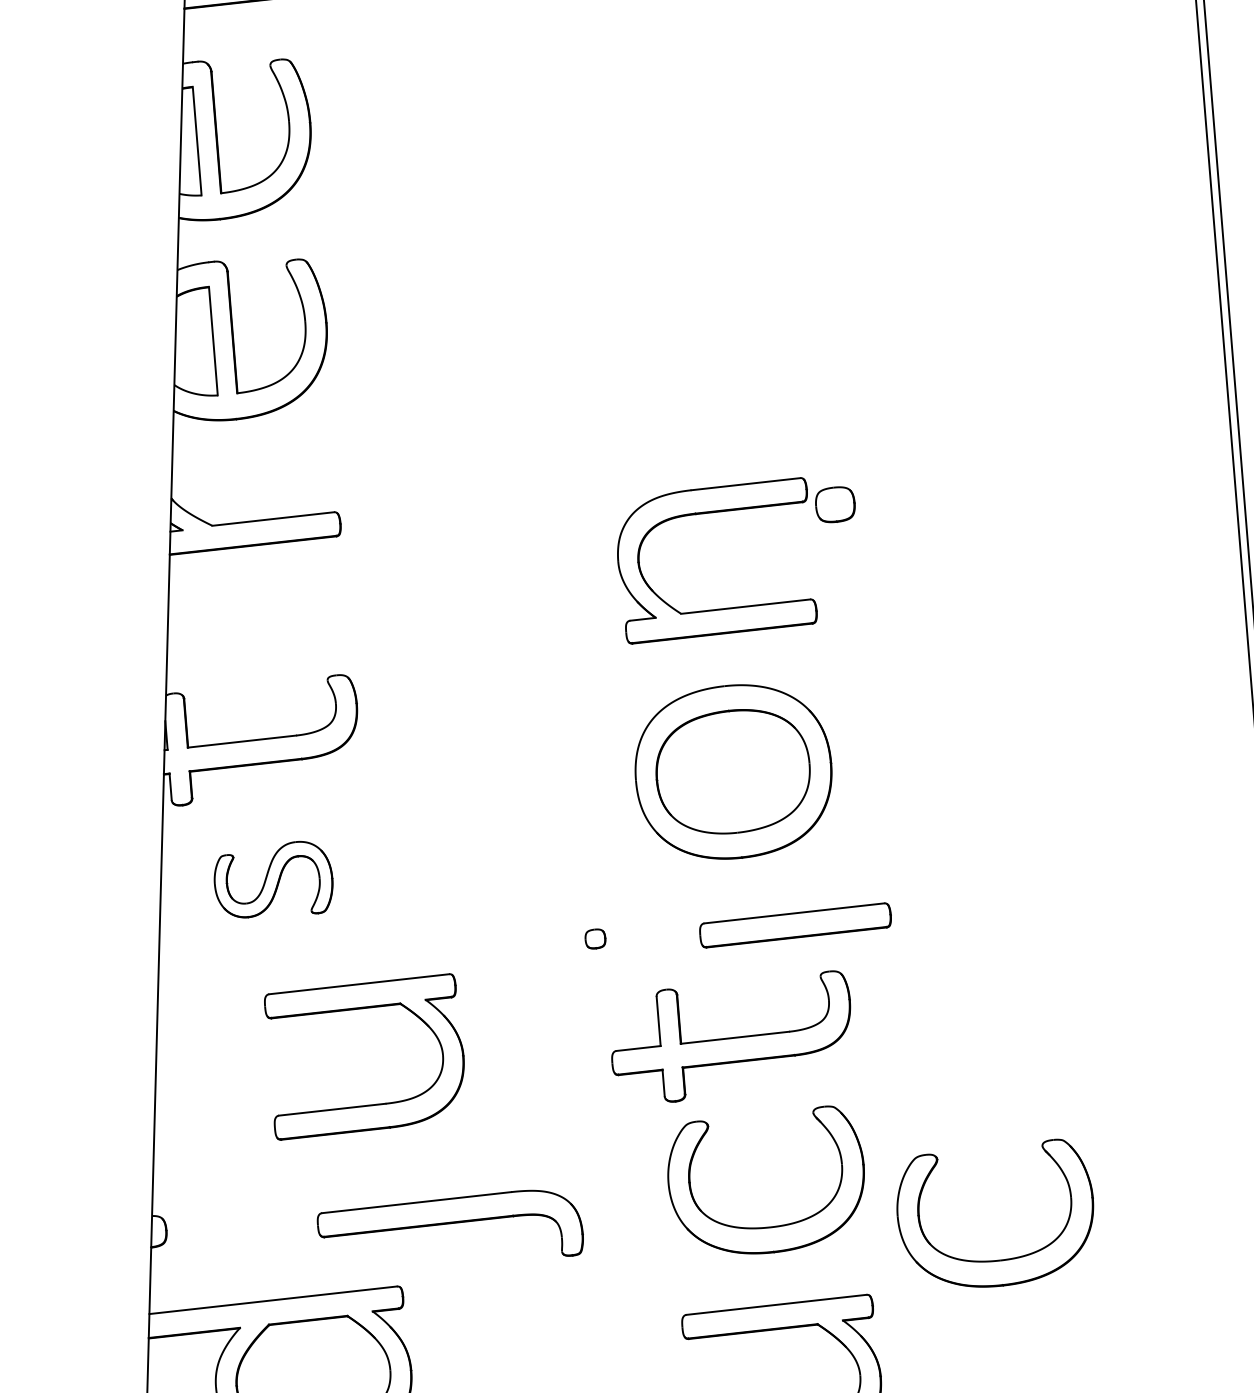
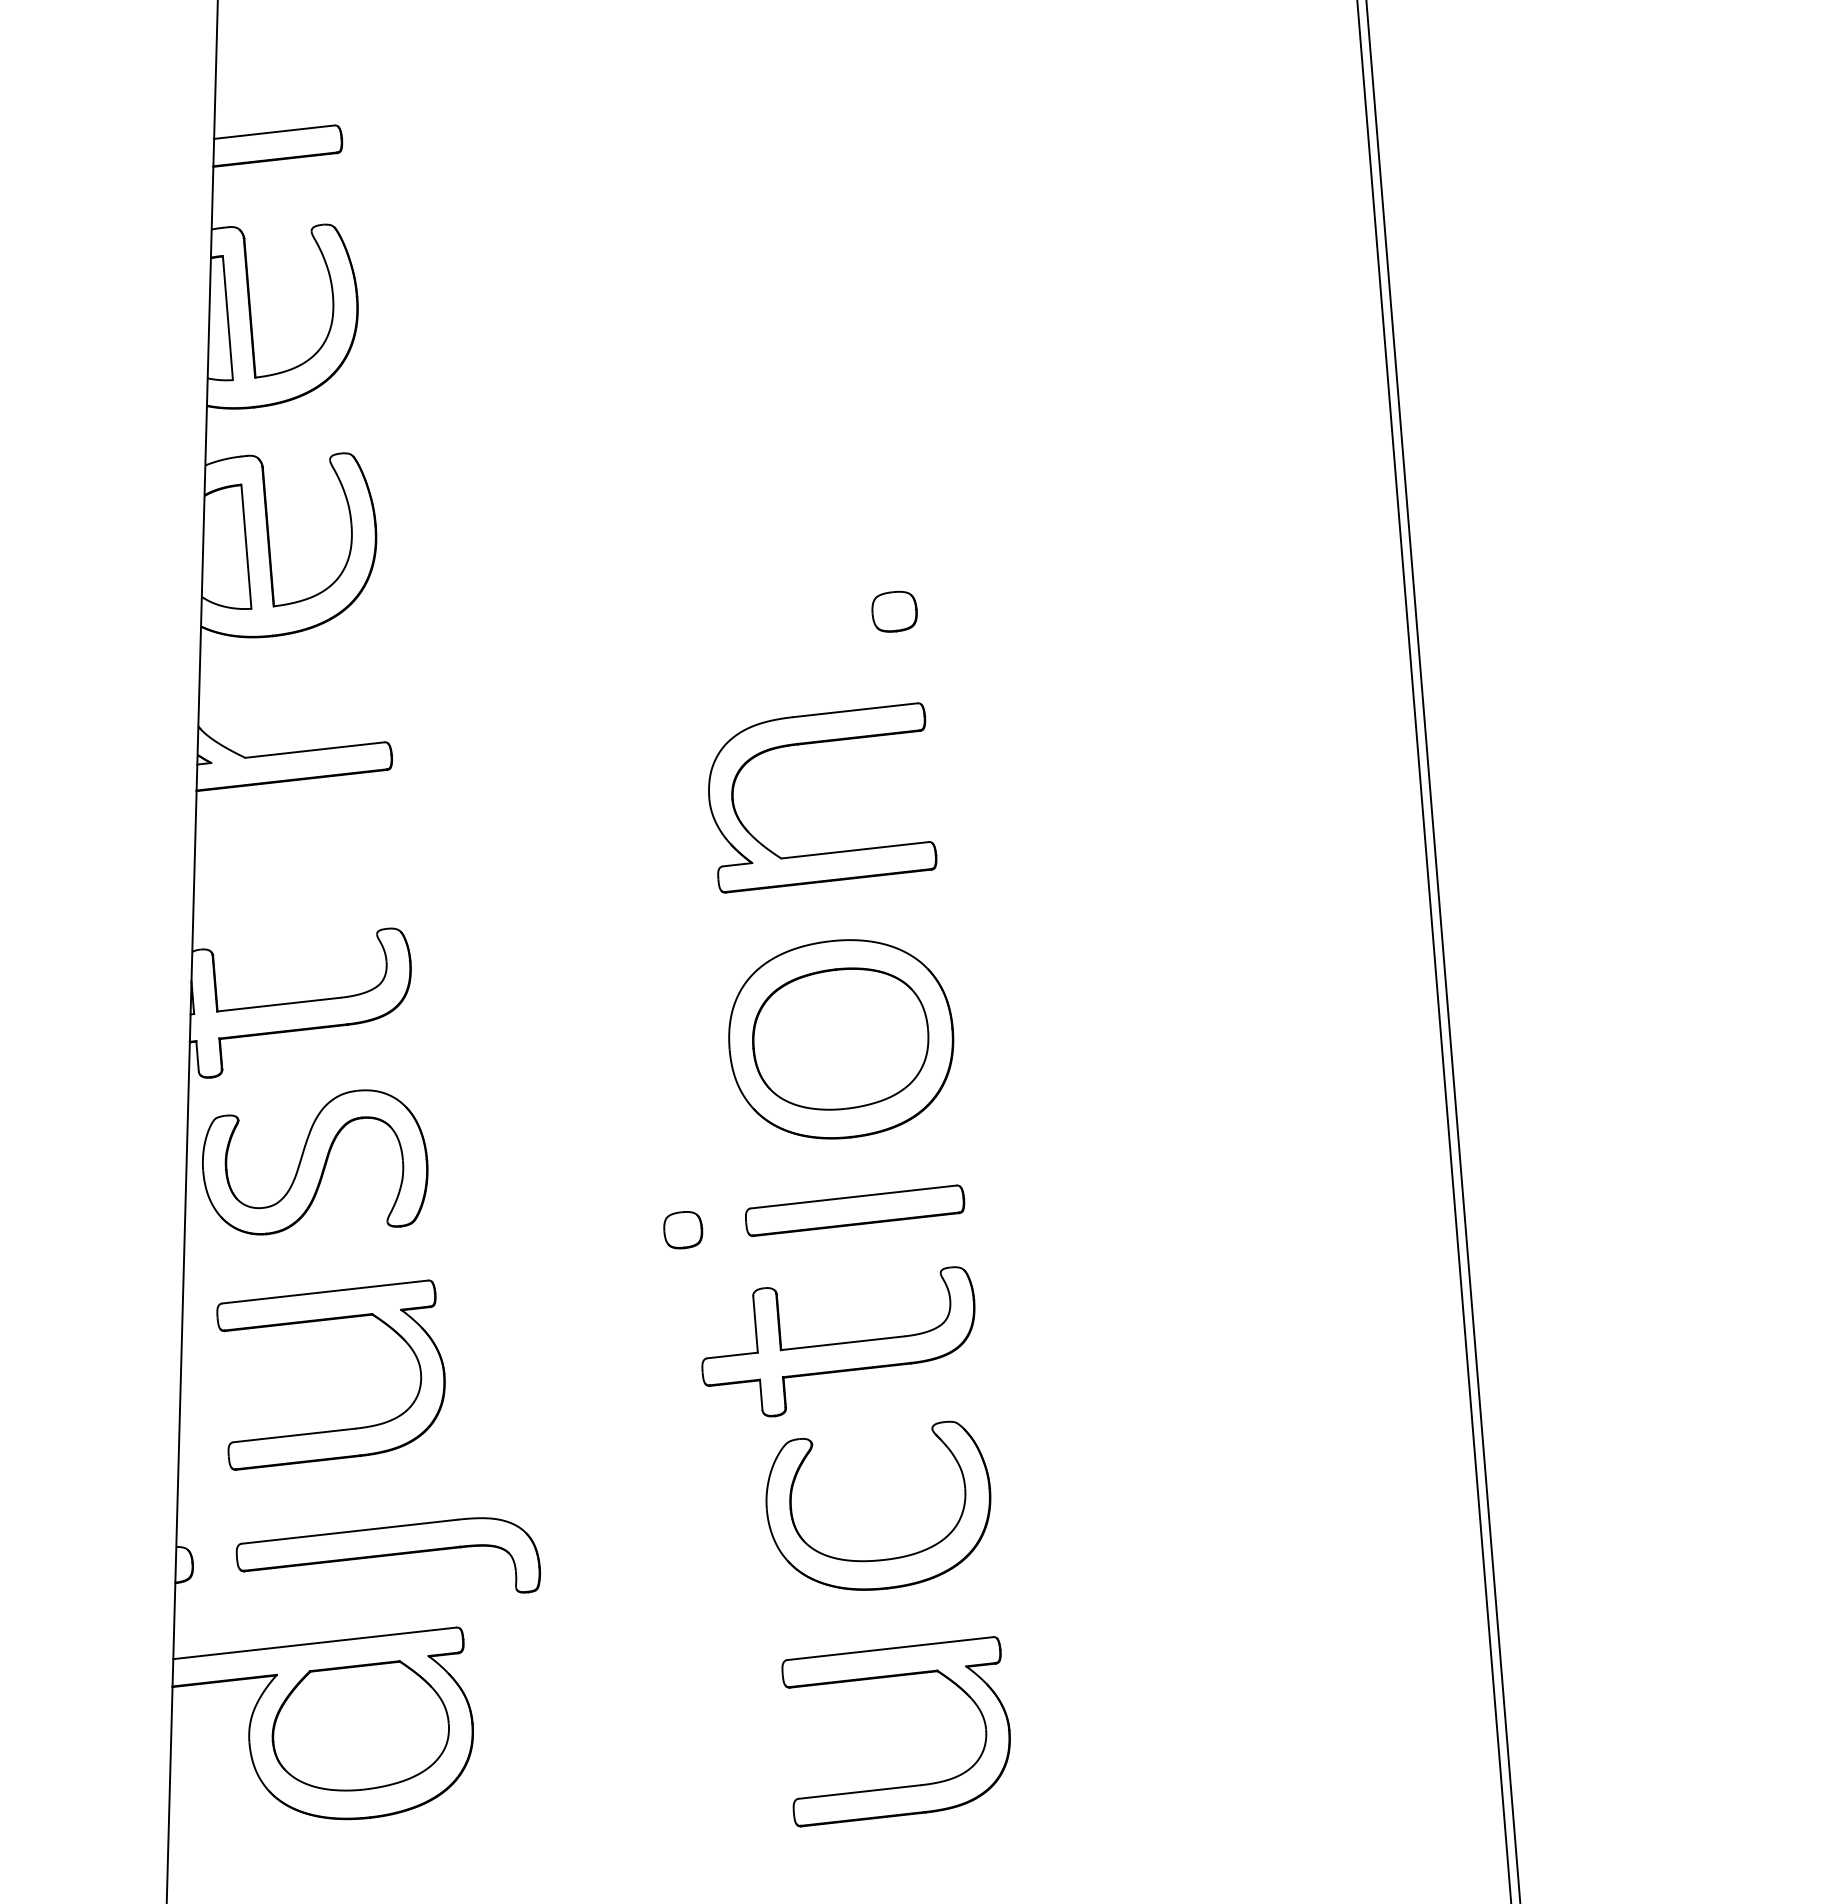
part: (835, 504) -> (894, 611), moved
part: (273, 879) -> (315, 1162), size x1.67
part: (795, 925) -> (855, 1210), moved
part: (595, 939) -> (683, 1230), size x1.67
part: (356, 1010) -> (322, 1321), moved
part: (449, 1223) -> (387, 1555), moved
part: (1001, 1259) -> (1147, 1596), removed

